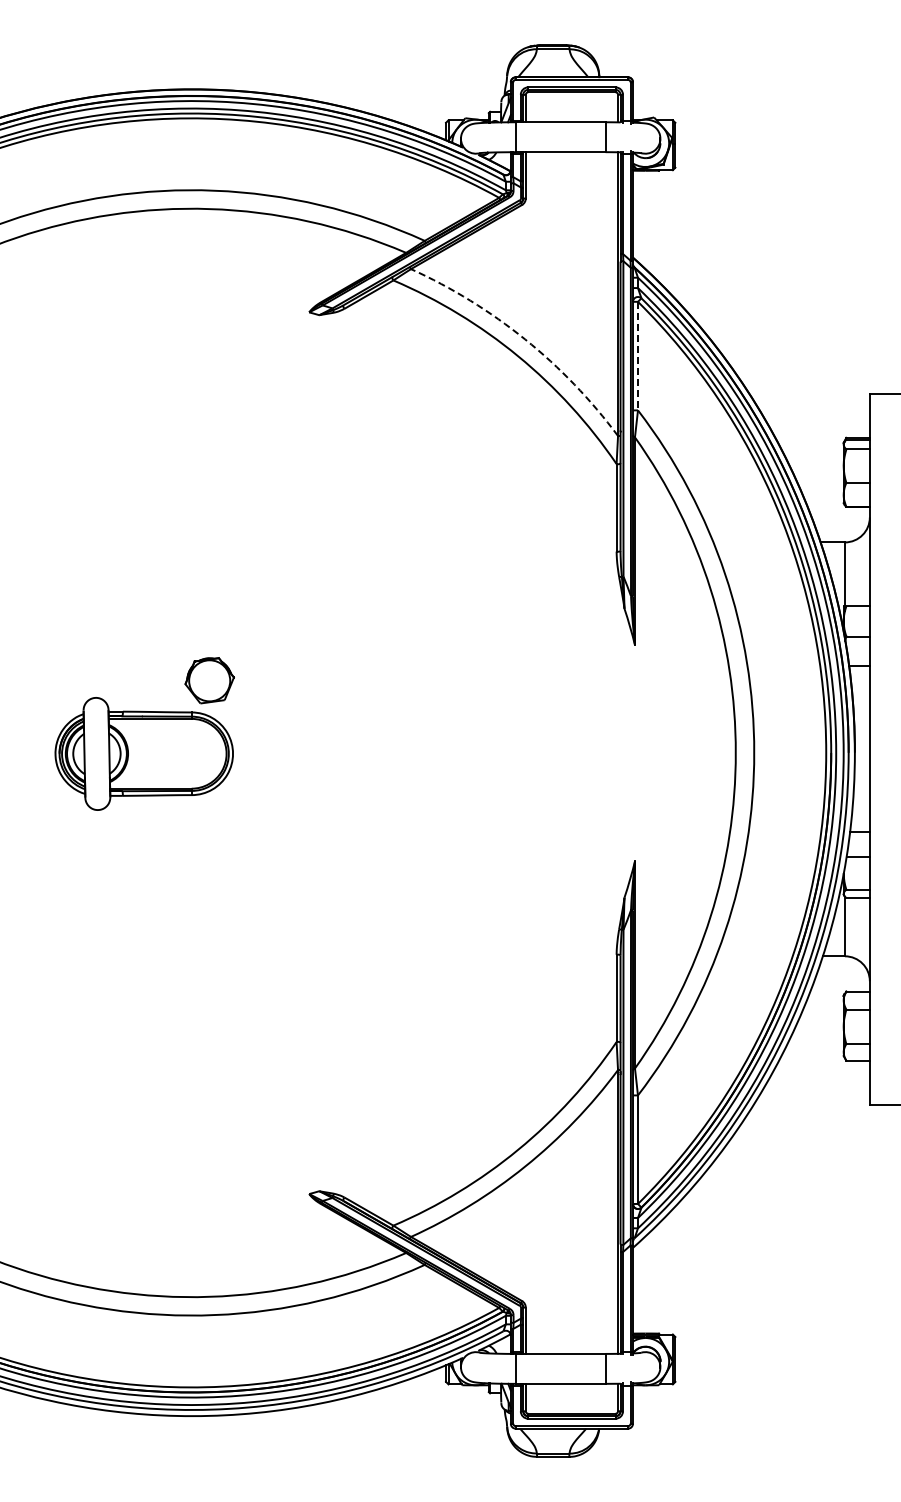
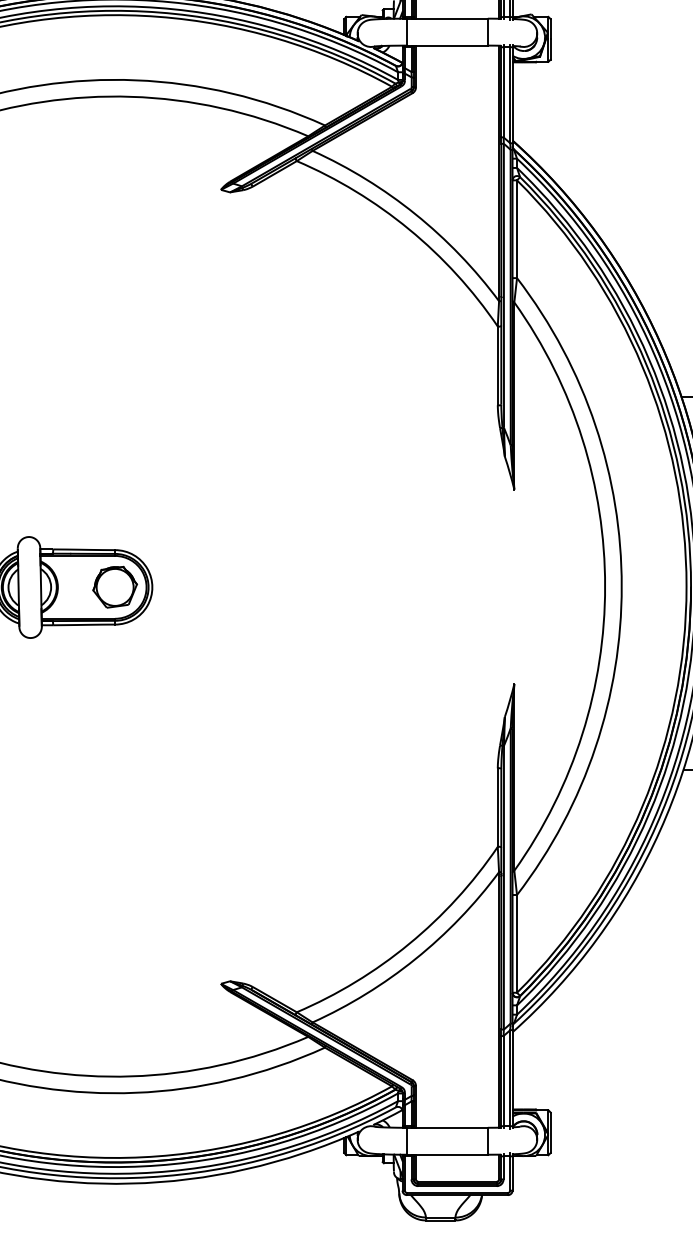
arc: (525, 339) -> (415, 214), dashed -> solid
line: (637, 356) -> (516, 229), dashed -> solid
part: (209, 680) -> (114, 587), moved

